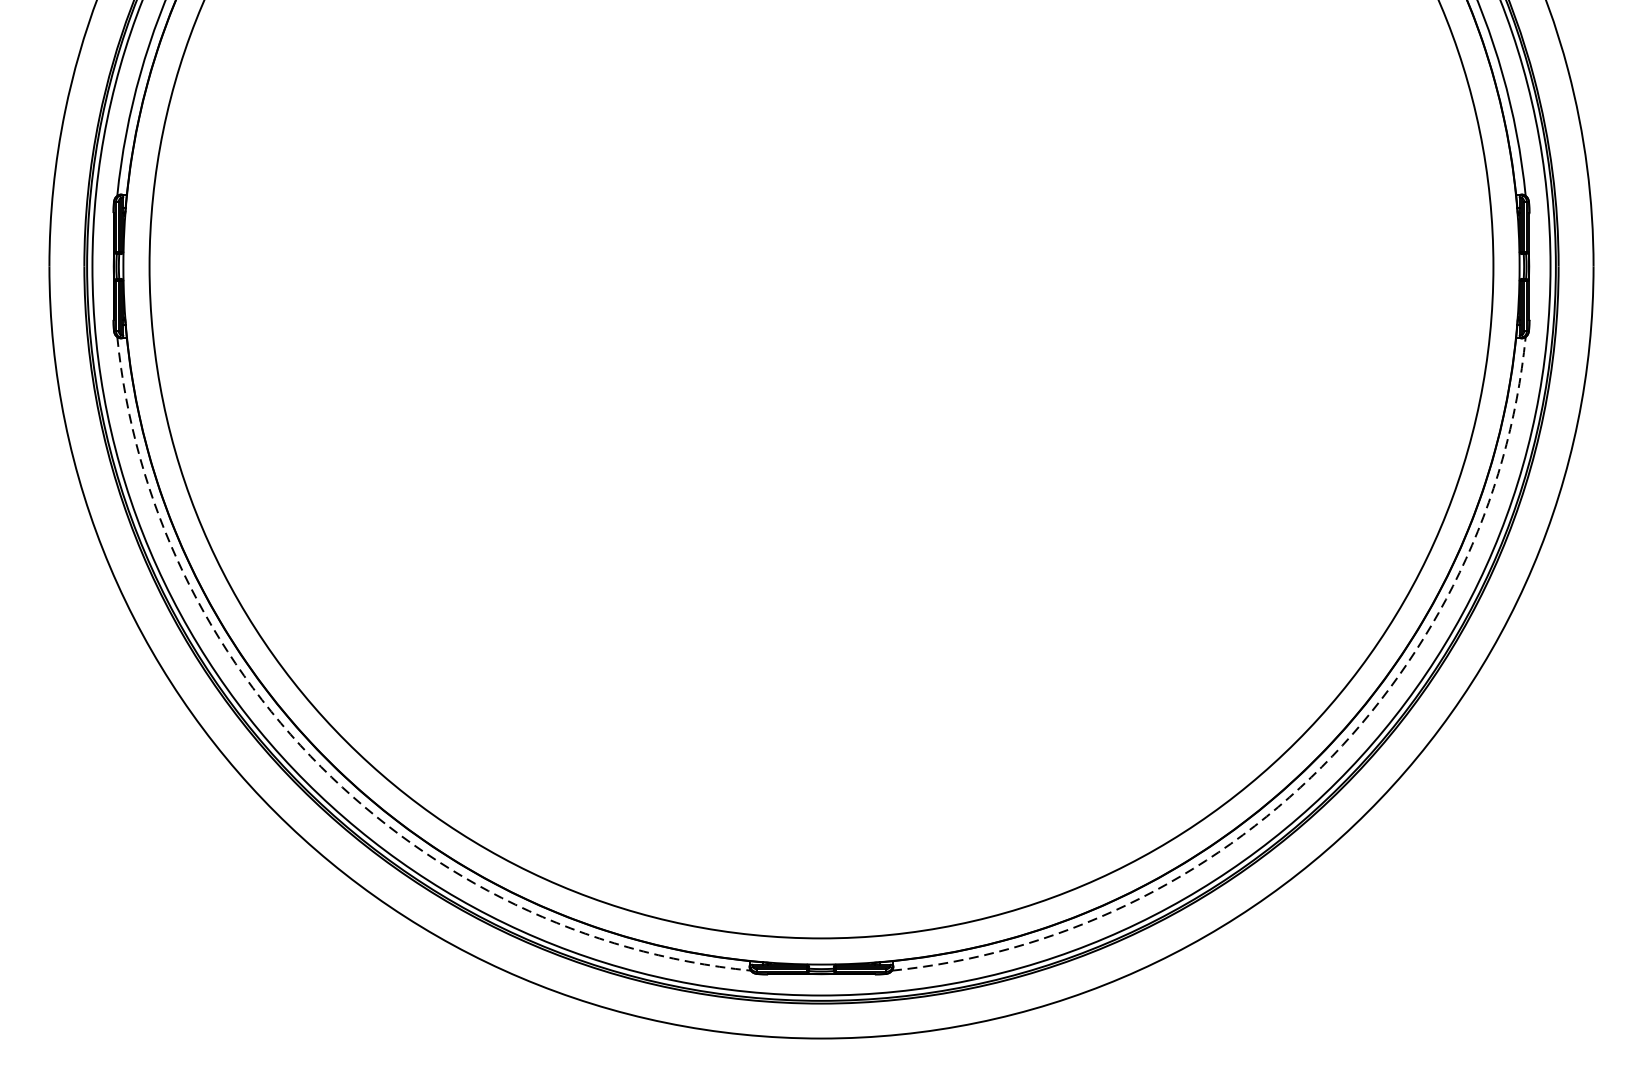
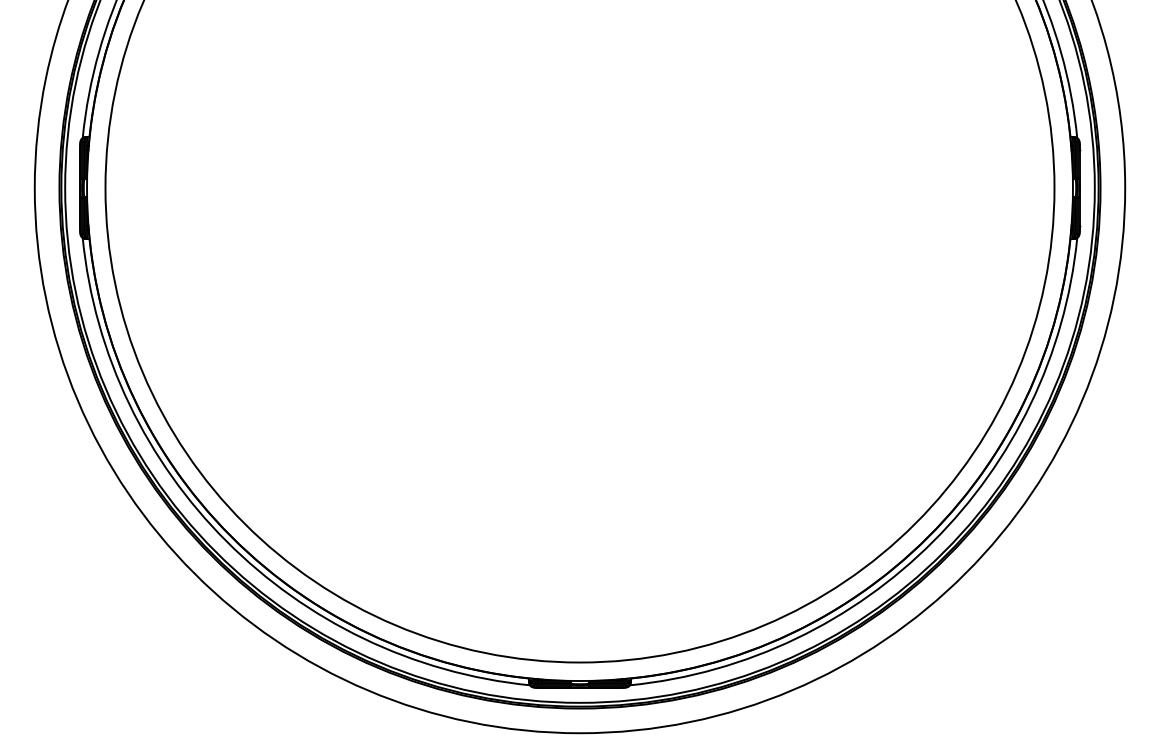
arc: (320, 767) -> (226, 541), dashed -> solid
arc: (1322, 767) -> (933, 541), dashed -> solid

